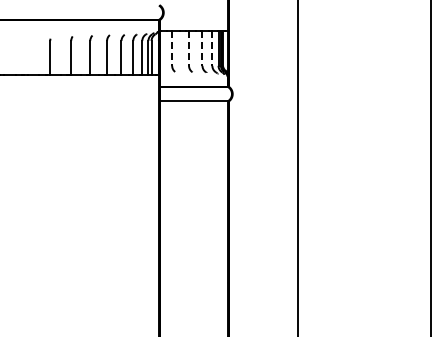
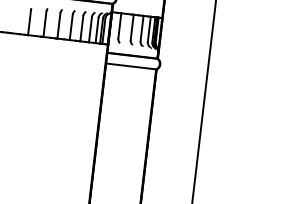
line: (172, 49) -> (120, 26), dashed -> solid
line: (189, 49) -> (132, 28), dashed -> solid
line: (202, 49) -> (142, 29), dashed -> solid
line: (212, 49) -> (149, 30), dashed -> solid

